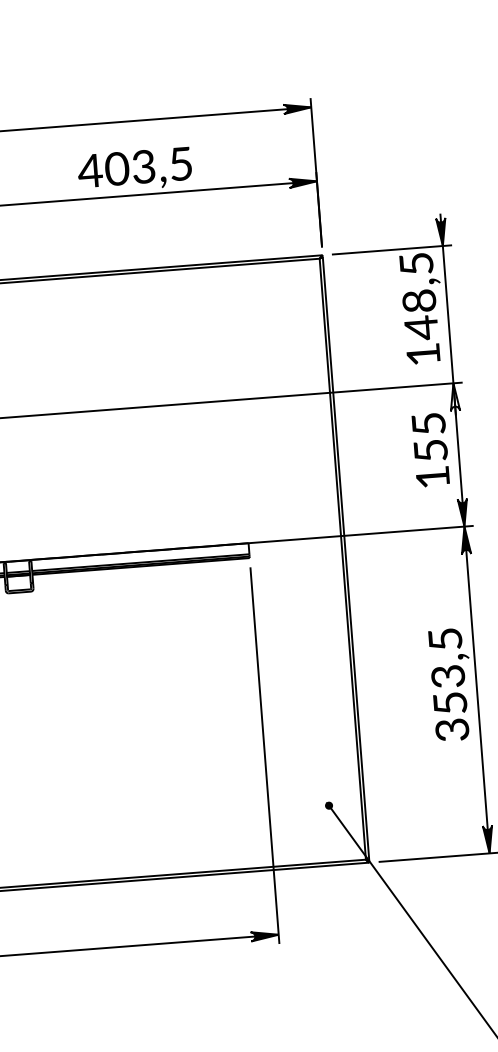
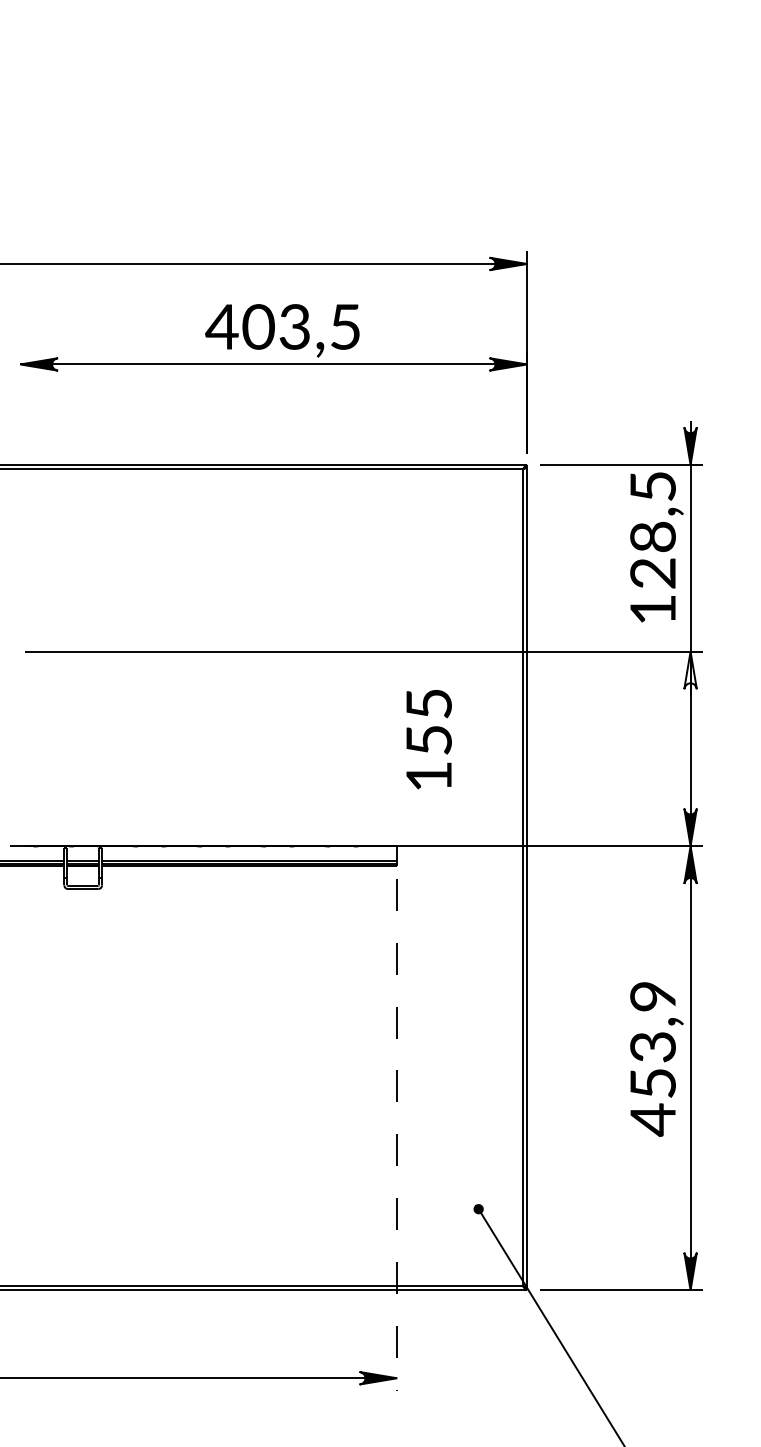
text: (420, 328) -> (652, 573), 148,5 -> 128,5
text: (430, 450) -> (428, 739), moved
text: (448, 685) -> (652, 1059), 353,5 -> 453,9
line: (265, 755) -> (397, 1134), solid -> dashed

